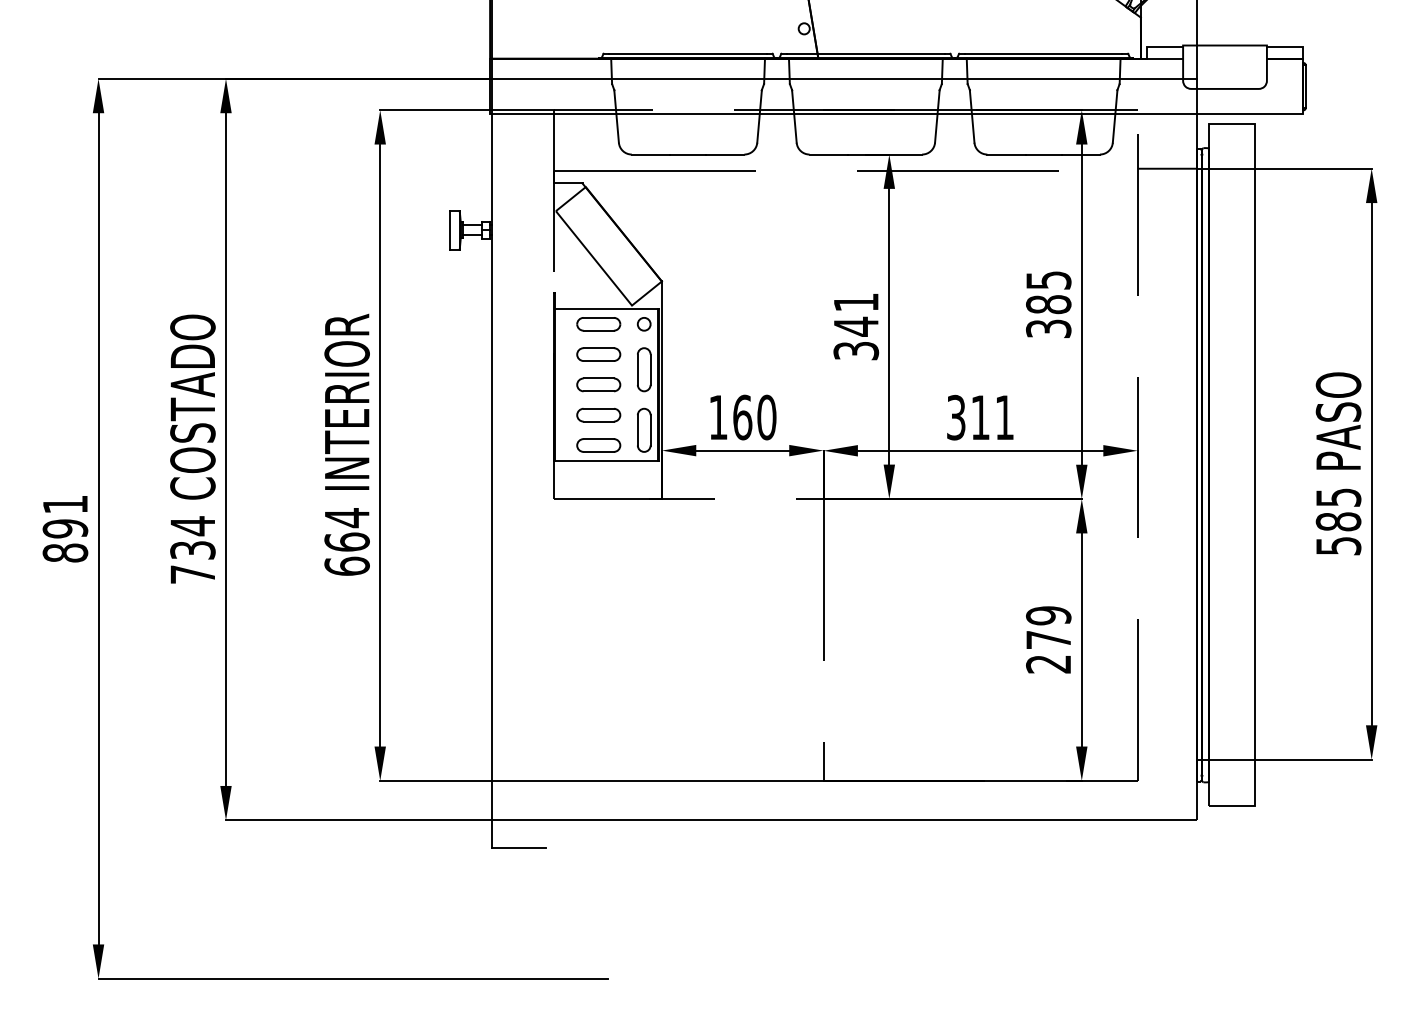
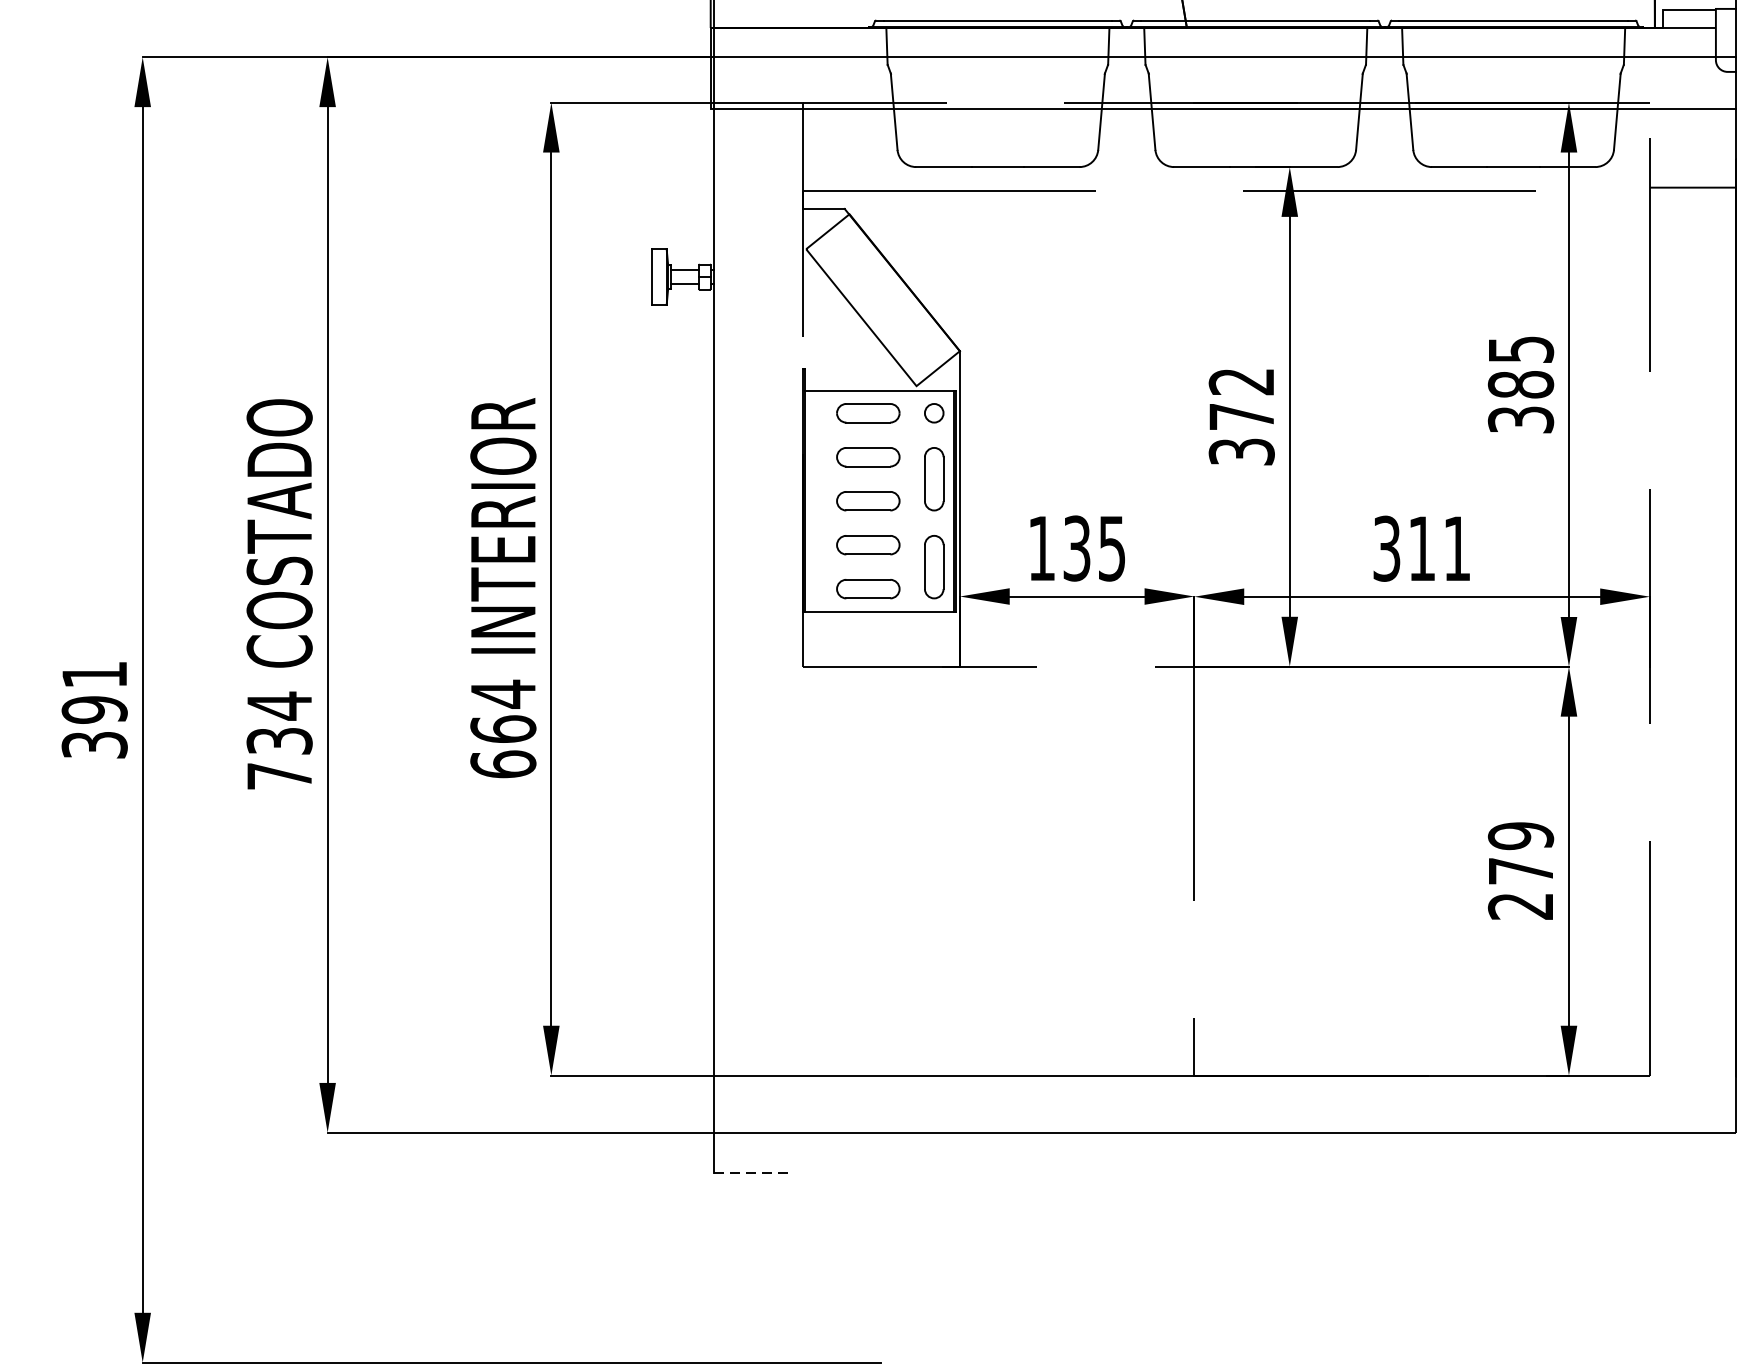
text: (855, 314) -> (1240, 399), 341 -> 372
text: (754, 417) -> (1094, 548), 160 -> 135
text: (65, 552) -> (94, 744), 891 -> 391
line: (519, 848) -> (753, 1173), solid -> dashed

